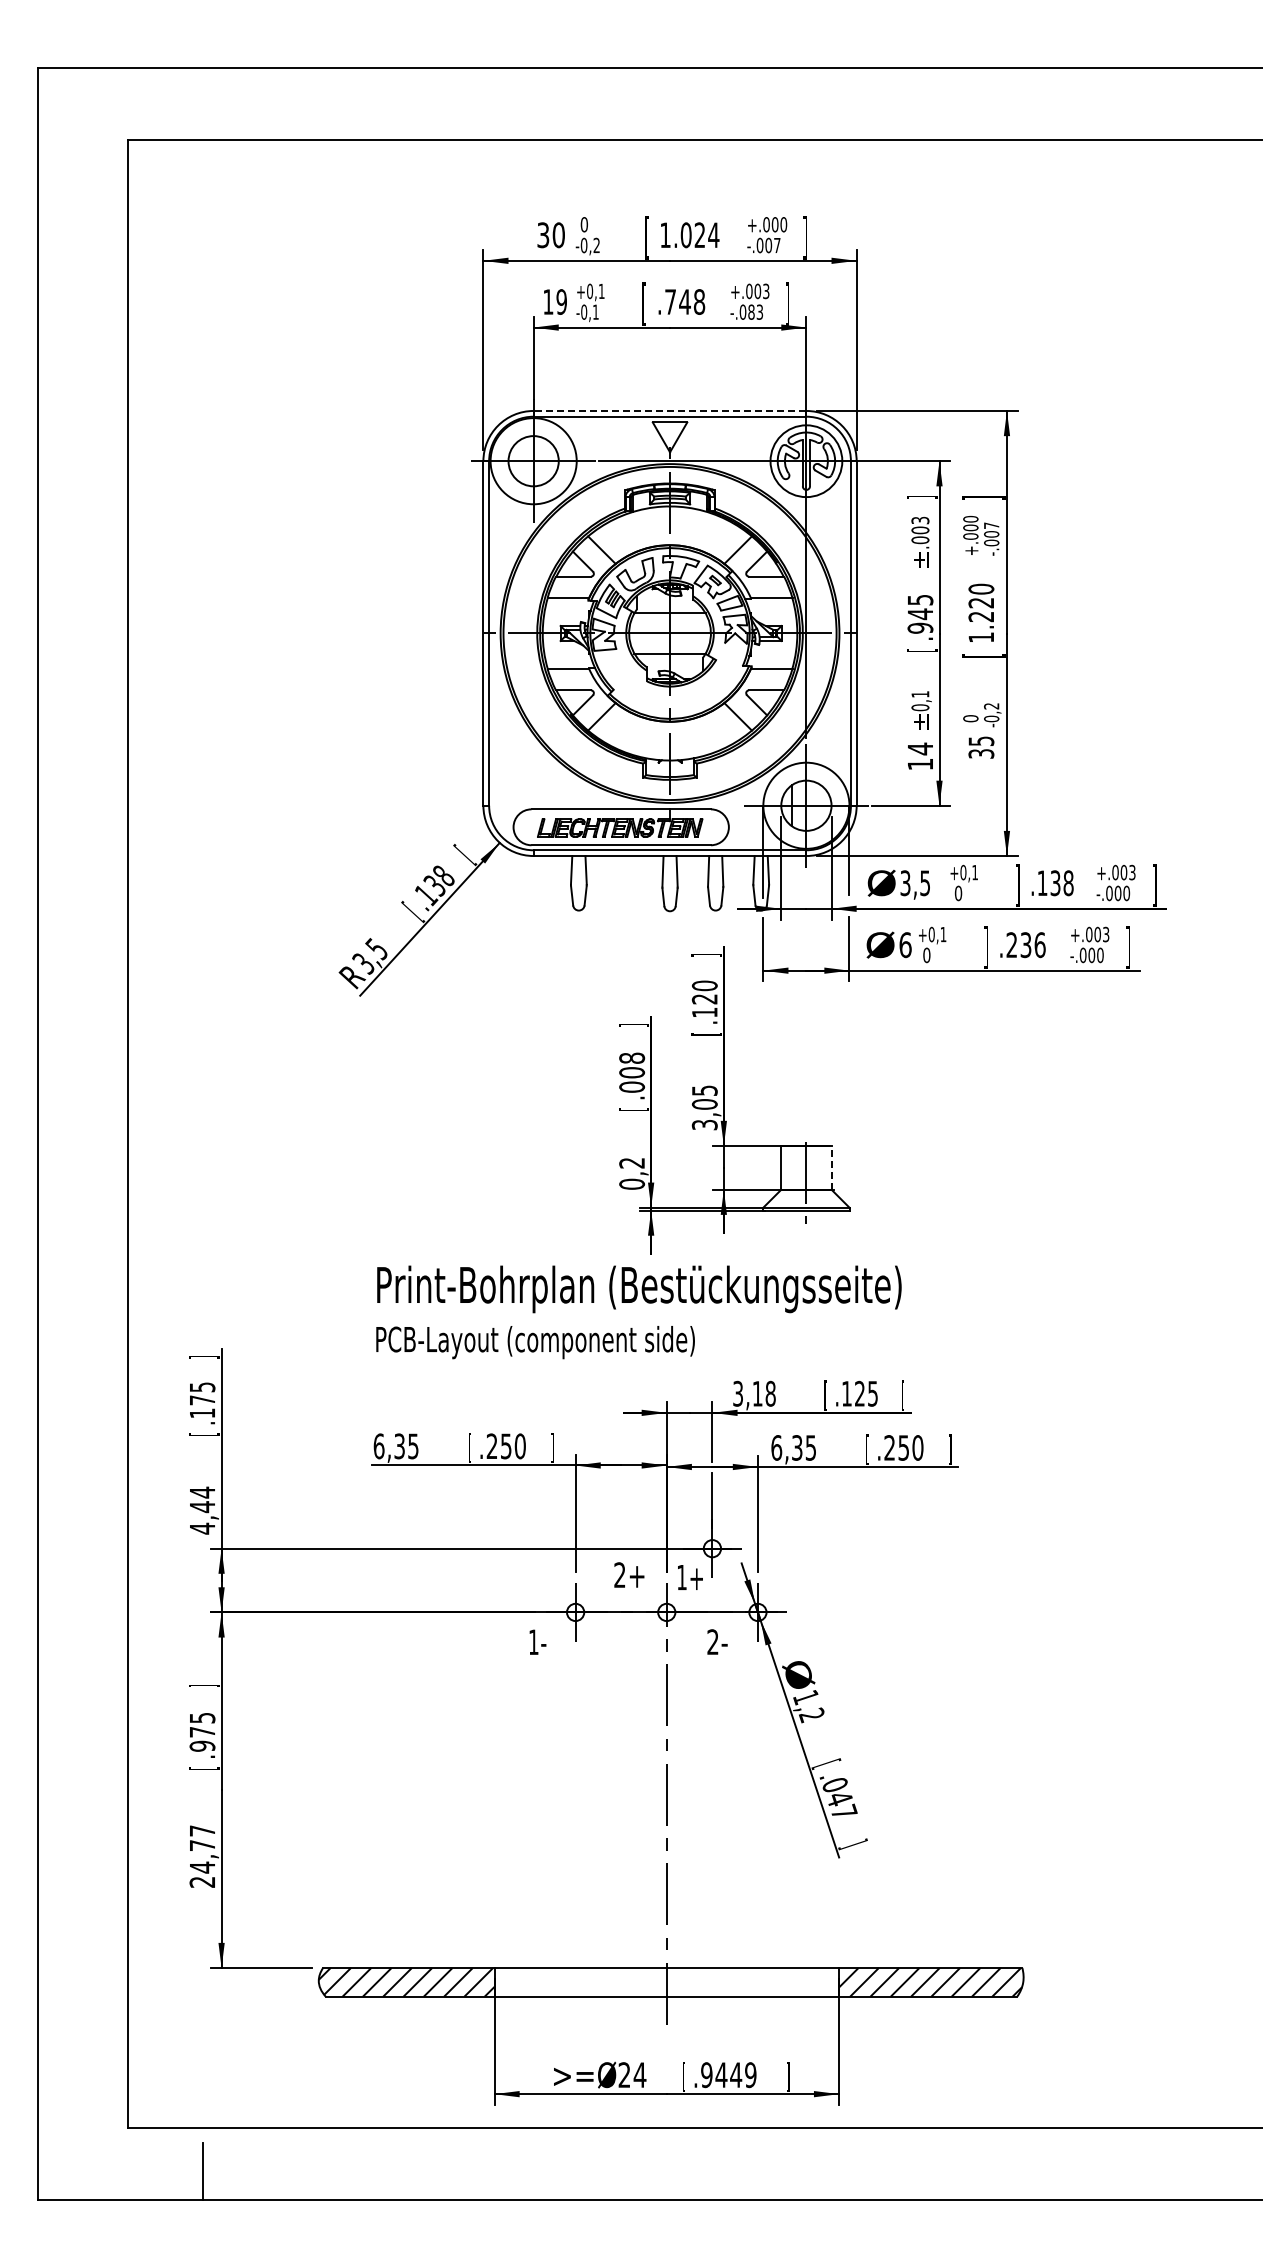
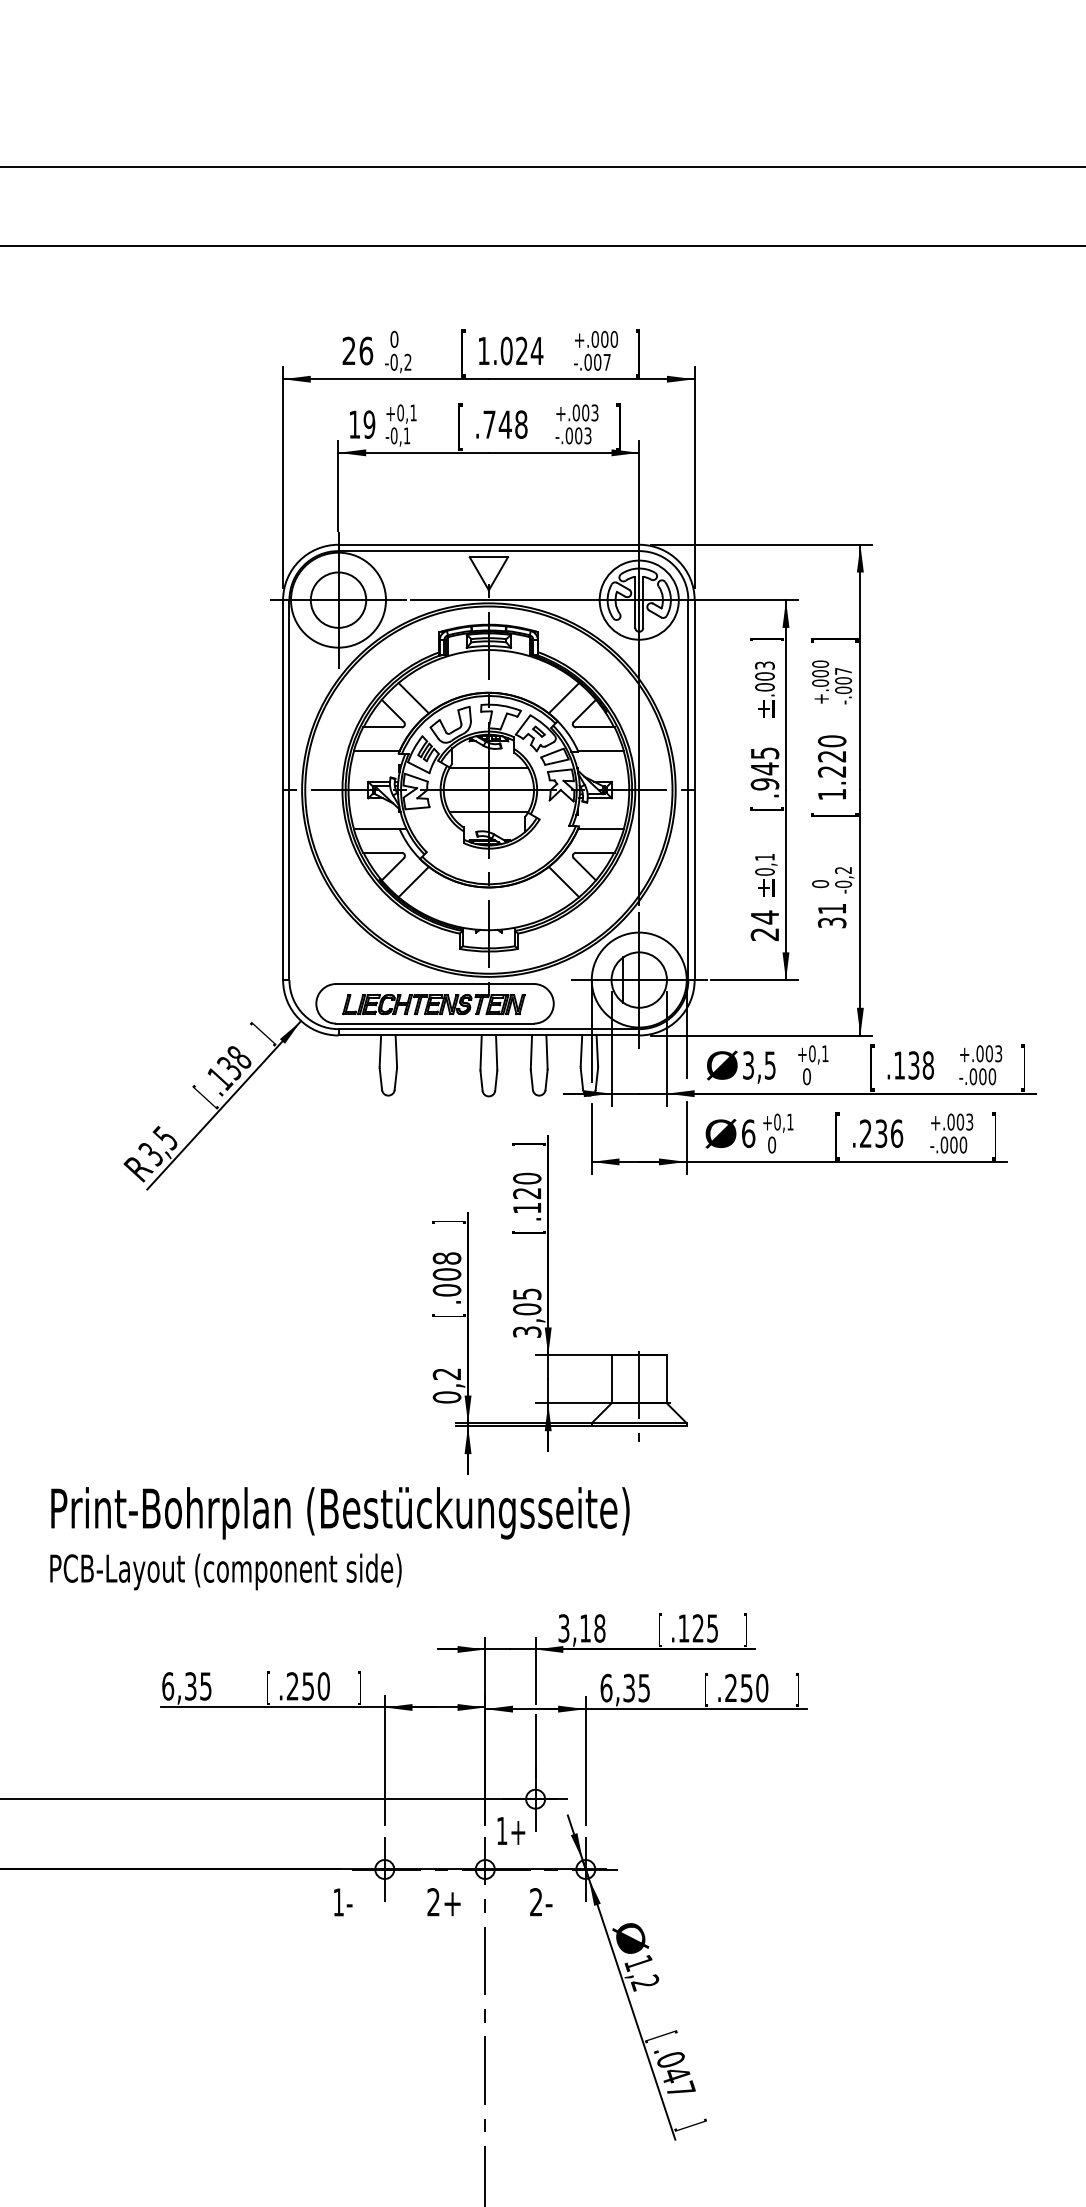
text: (551, 235) -> (358, 351), 30 -> 26
text: (751, 311) -> (578, 435), -.083 -> -.003
line: (669, 410) -> (488, 544), dashed -> solid
text: (981, 740) -> (832, 908), 35 -> 31
text: (919, 764) -> (763, 934), 14 -> 24
text: (464, 854) -> (262, 1033), [ -> ]
text: (1017, 885) -> (871, 1067), ] -> [
text: (985, 947) -> (836, 1136), ] -> [
line: (831, 1167) -> (666, 1378), dashed -> solid
text: (638, 1312) -> (339, 1538), moved
text: (902, 1395) -> (745, 1630), [ -> ]
text: (629, 1574) -> (444, 1901), moved

